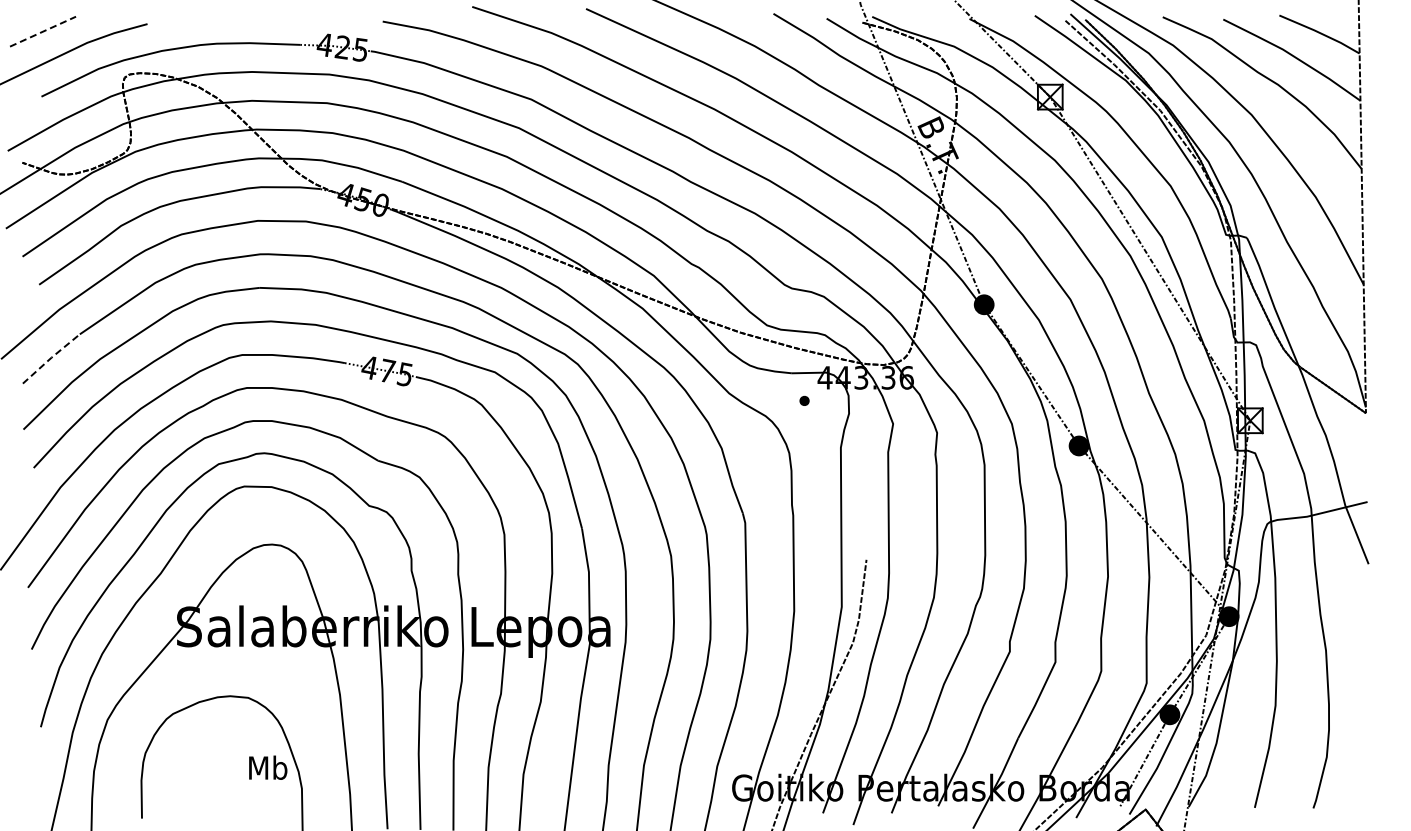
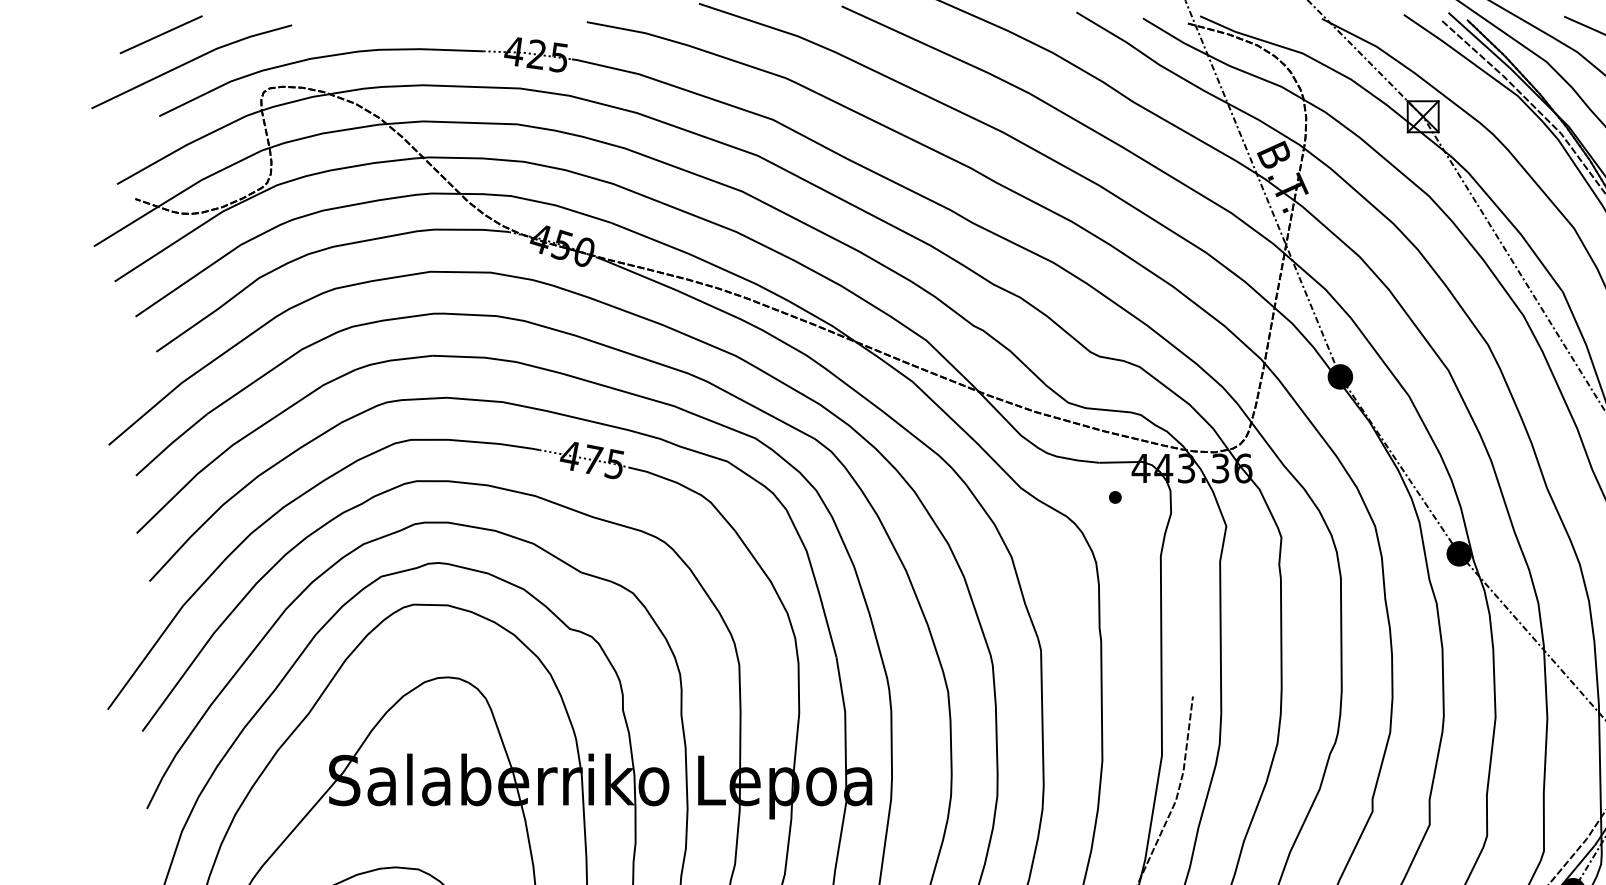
line: (43, 31) -> (161, 34), dashed -> solid
line: (51, 357) -> (171, 443), dashed -> solid

